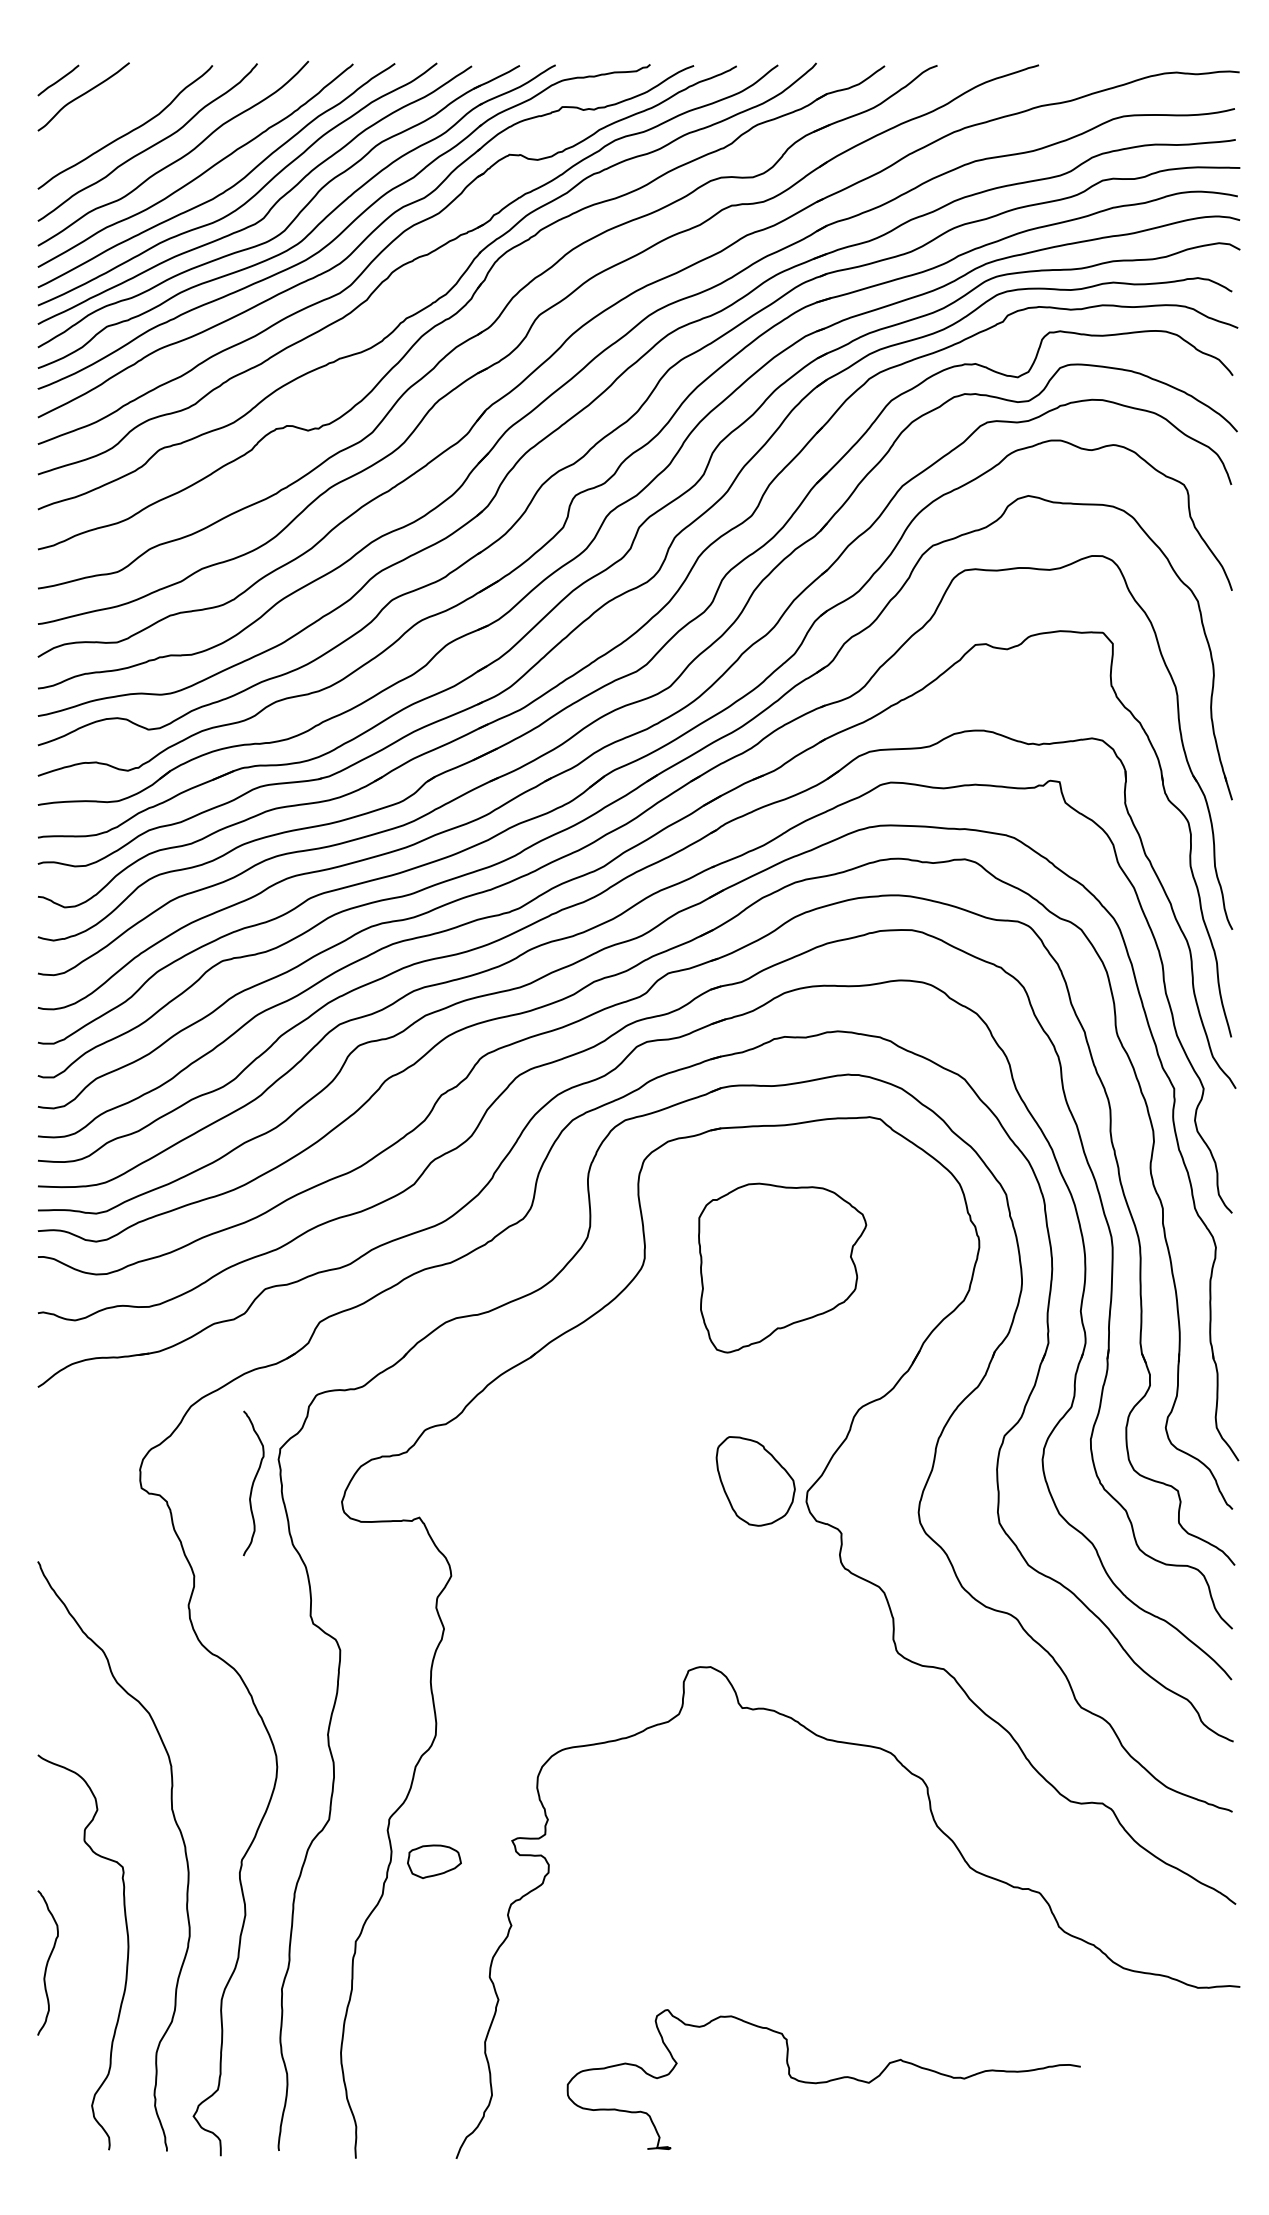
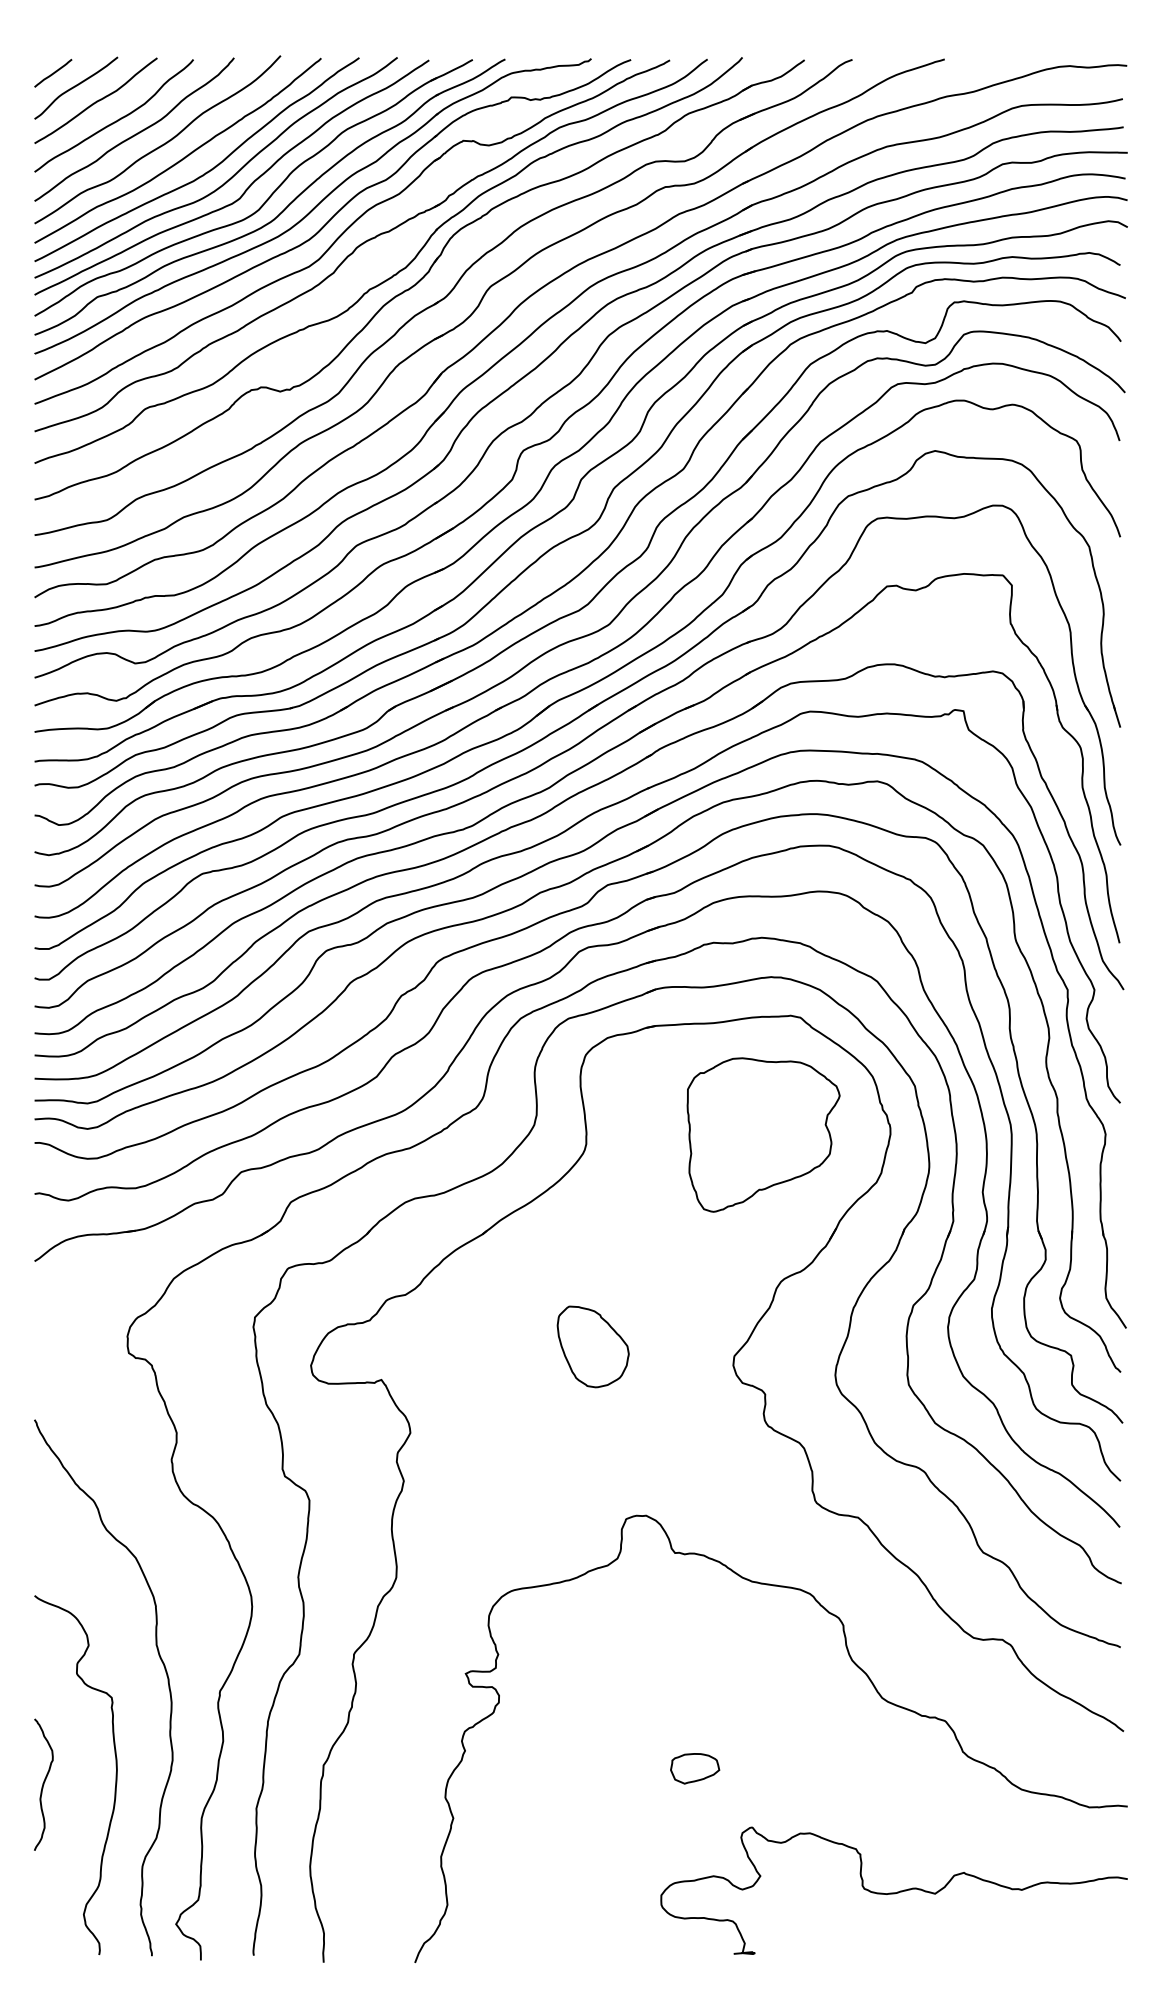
curve: (105, 110) -> (96, 100), added
part: (782, 1267) -> (763, 1134), moved
part: (754, 1480) -> (592, 1346), moved
curve: (253, 1483) -> (230, 1348), removed
part: (434, 1861) -> (695, 1768), moved
curve: (823, 2081) -> (893, 1892), moved

